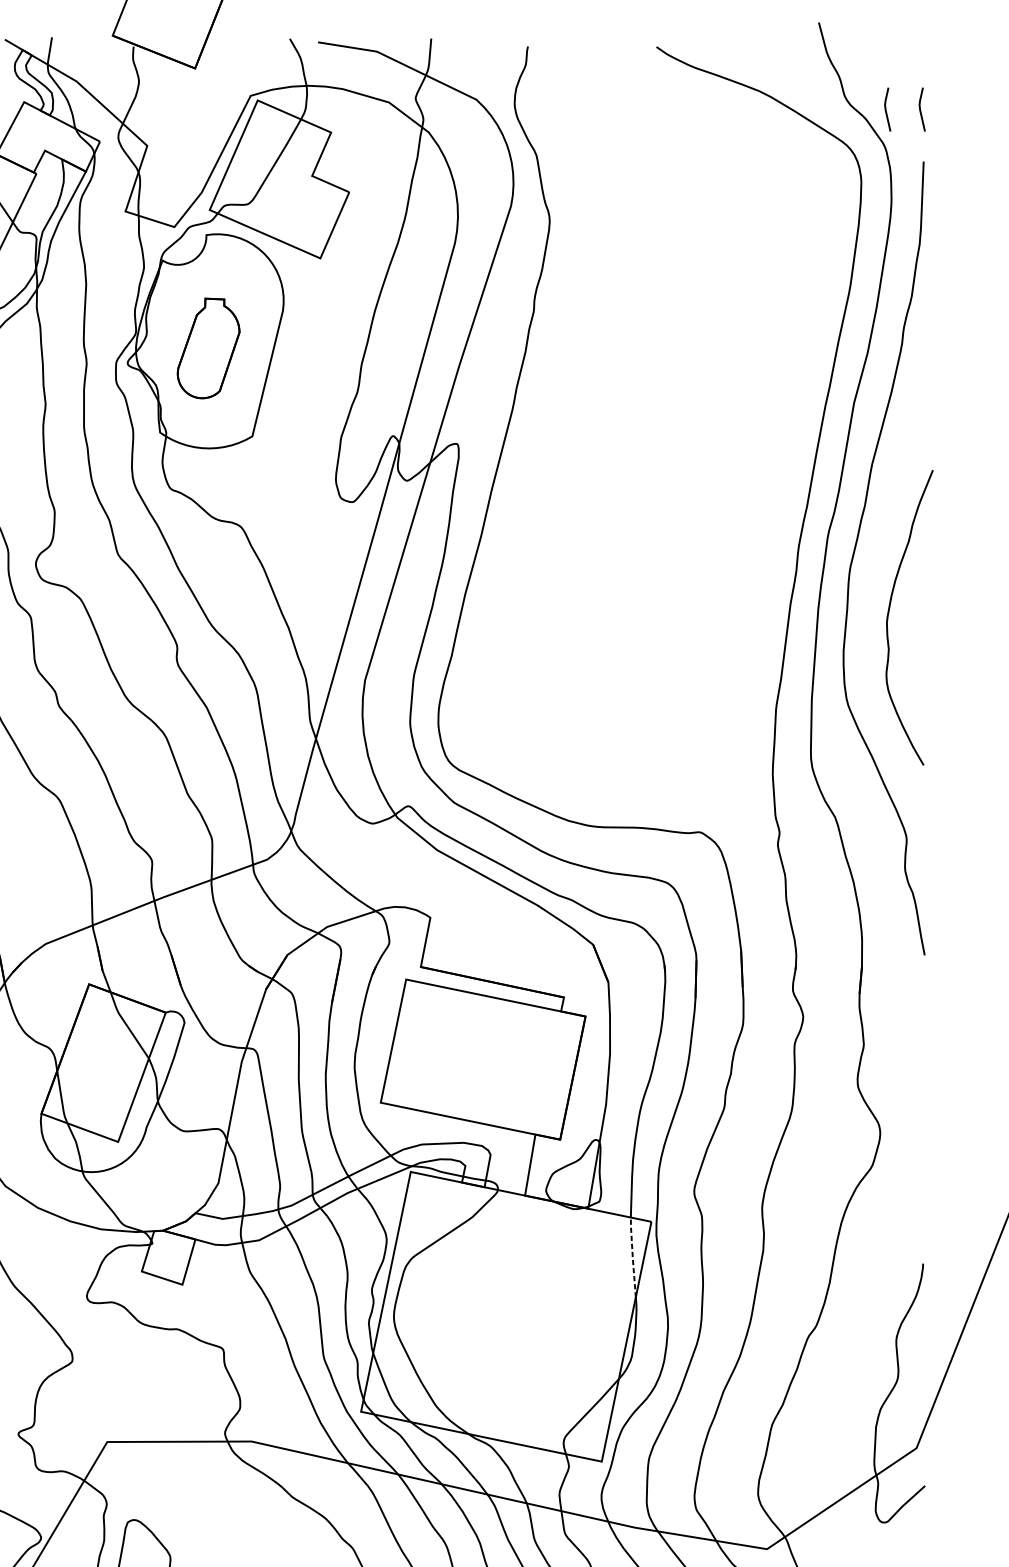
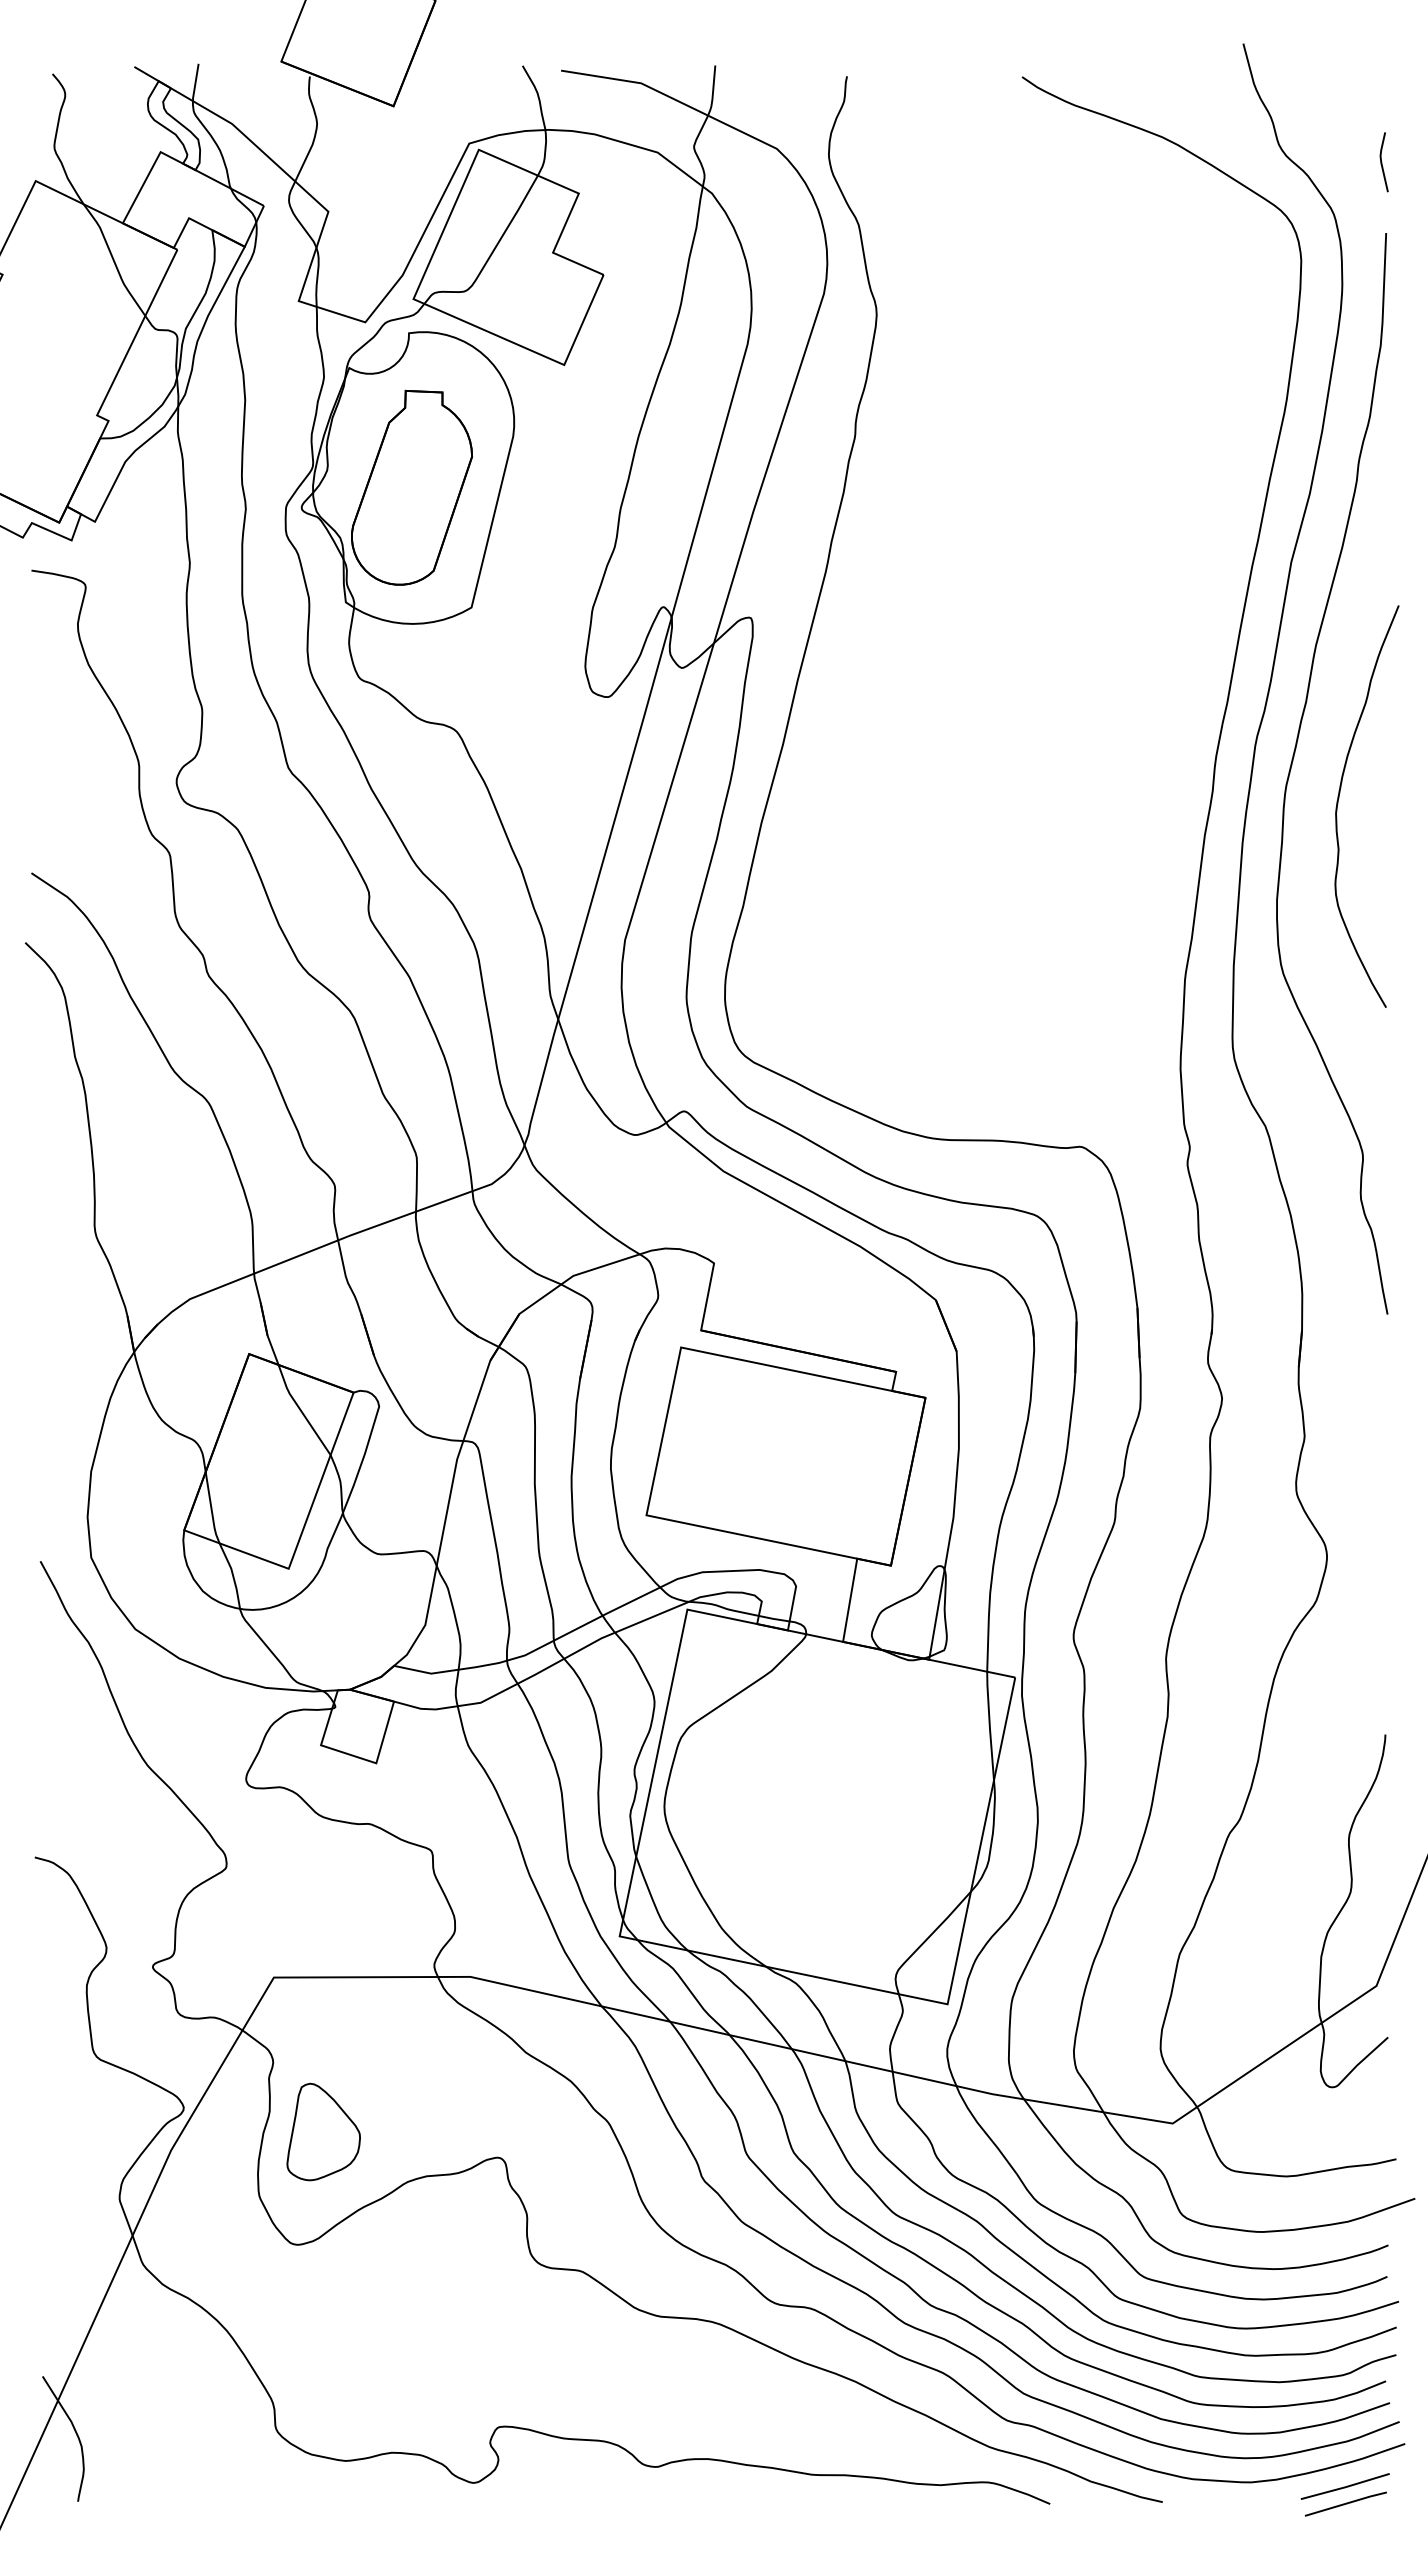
line: (886, 109) -> (1335, 162), removed
part: (208, 348) -> (411, 487), size x1.43
curve: (888, 616) -> (1338, 804), moved
line: (632, 1257) -> (989, 1725), dashed -> solid

